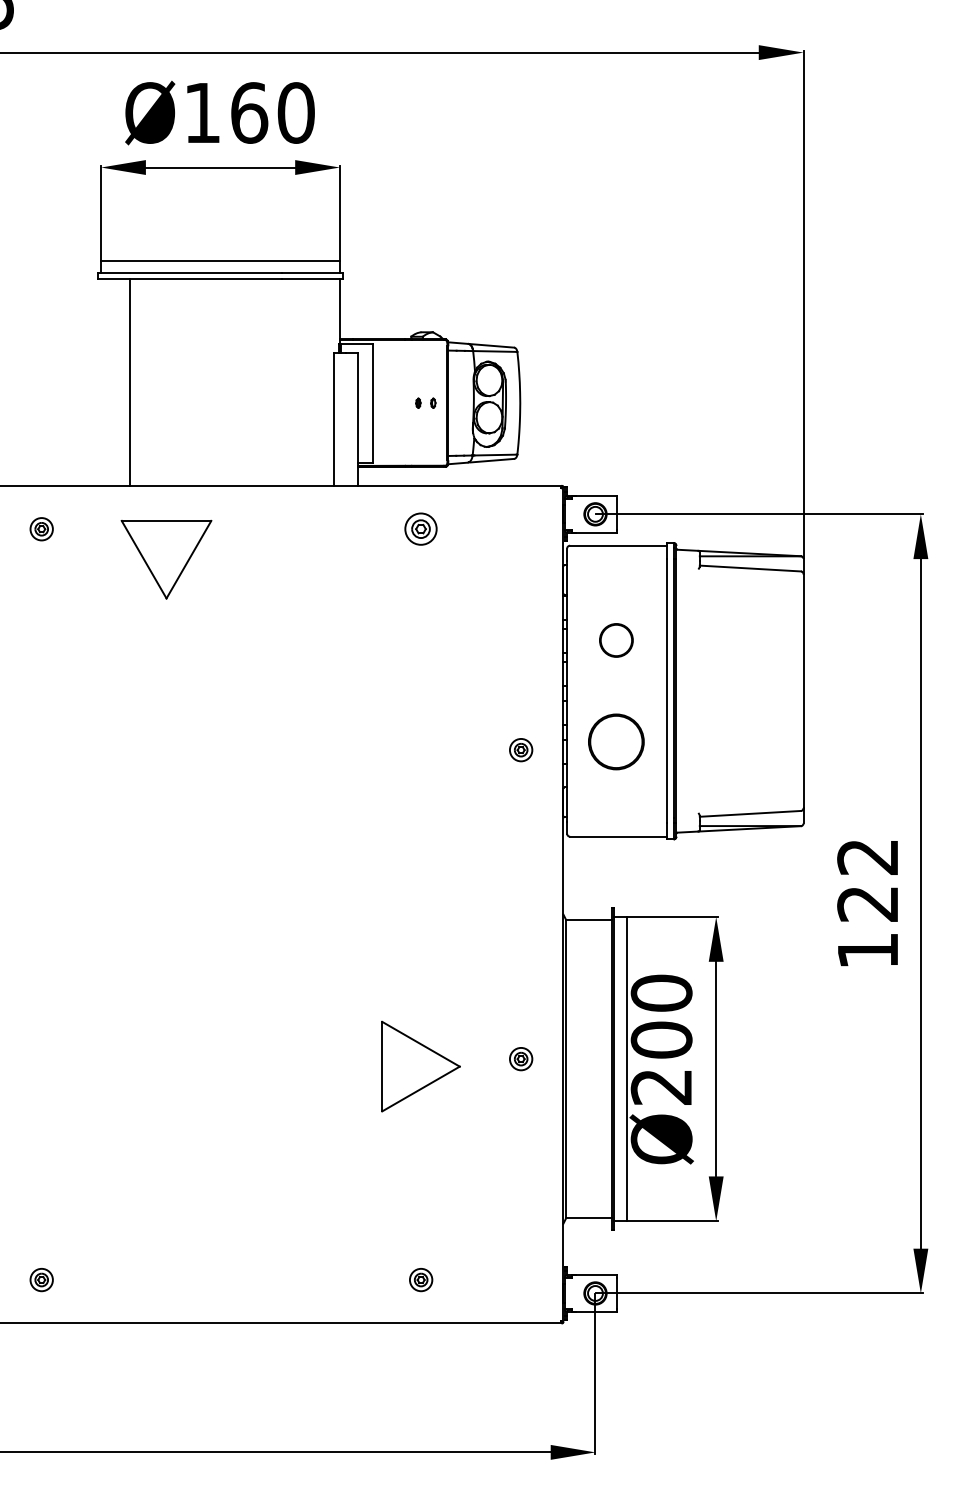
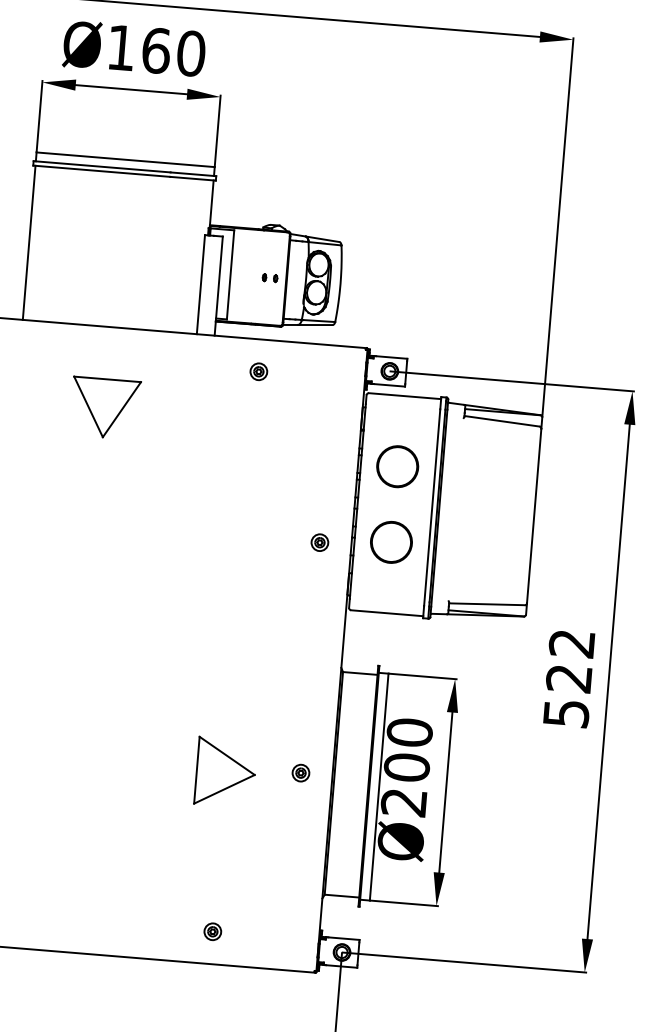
line: (130, 382) -> (29, 242), moved
part: (421, 529) -> (259, 372), size x0.71
part: (166, 559) -> (105, 408), moved
circle: (616, 640) -> (397, 466), size x1.67
text: (868, 950) -> (566, 713), 122 -> 522

